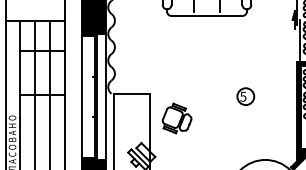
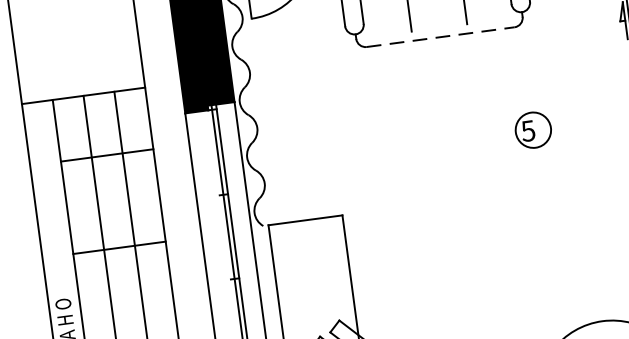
line: (207, 16) -> (441, 38), solid -> dashed
part: (245, 96) -> (532, 129), moved
part: (176, 118) -> (405, 259), removed

